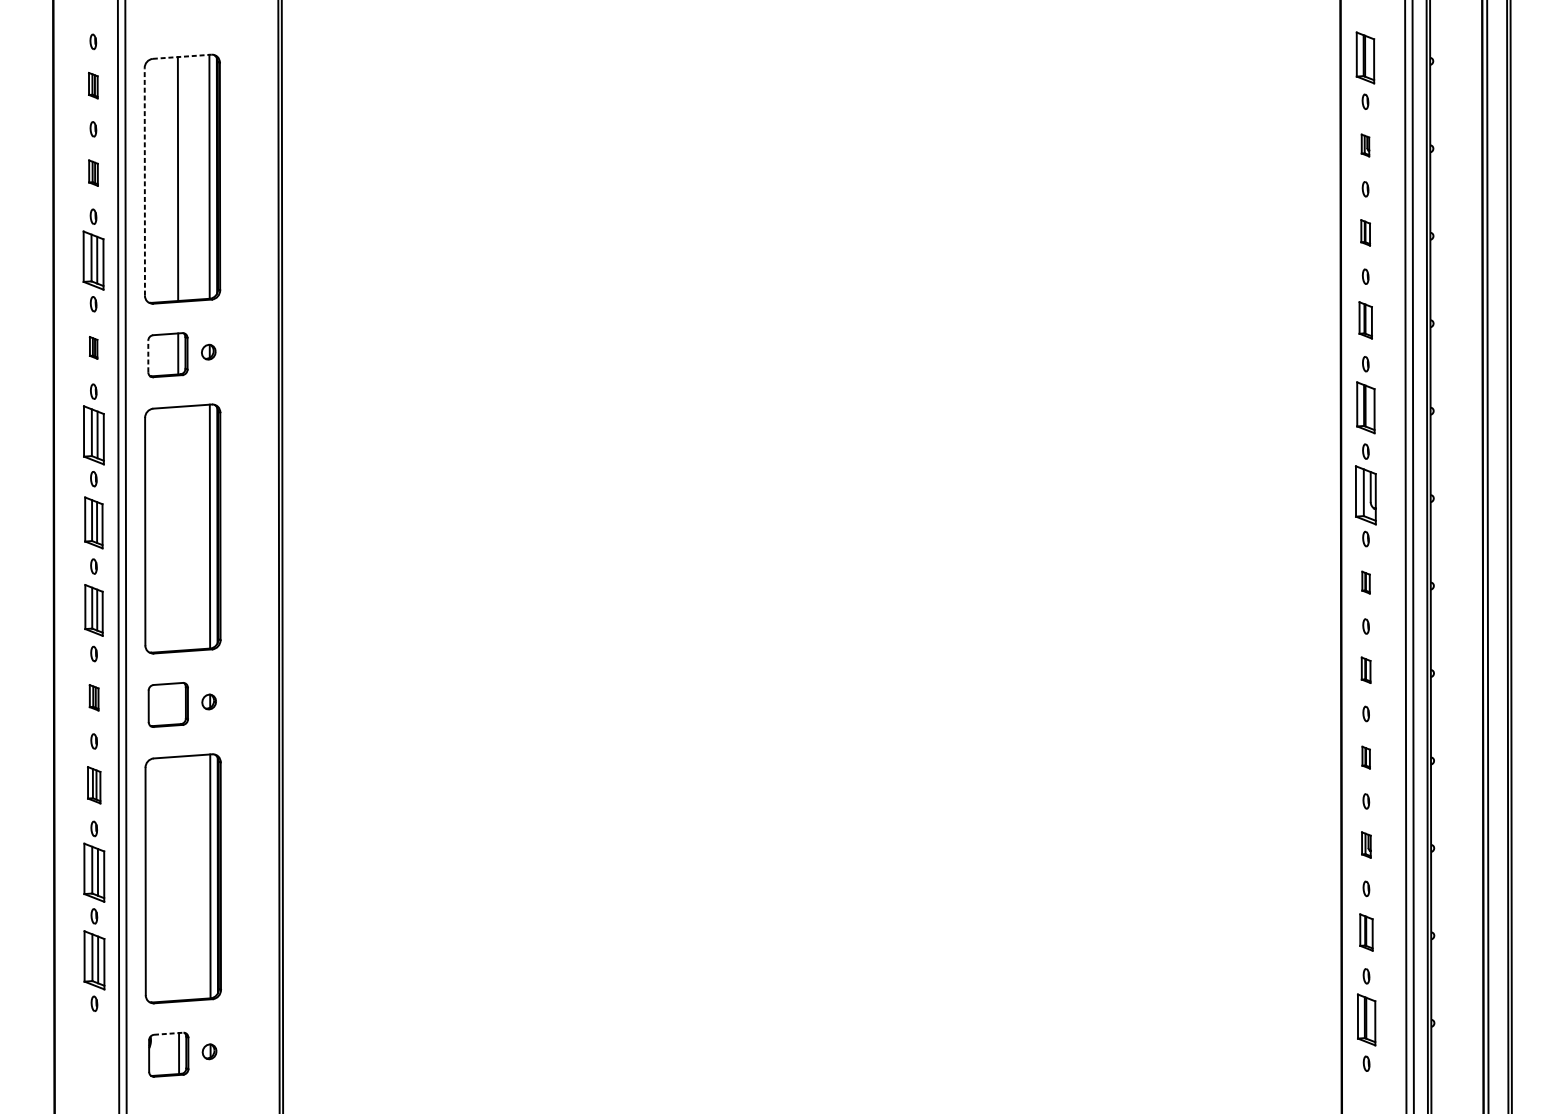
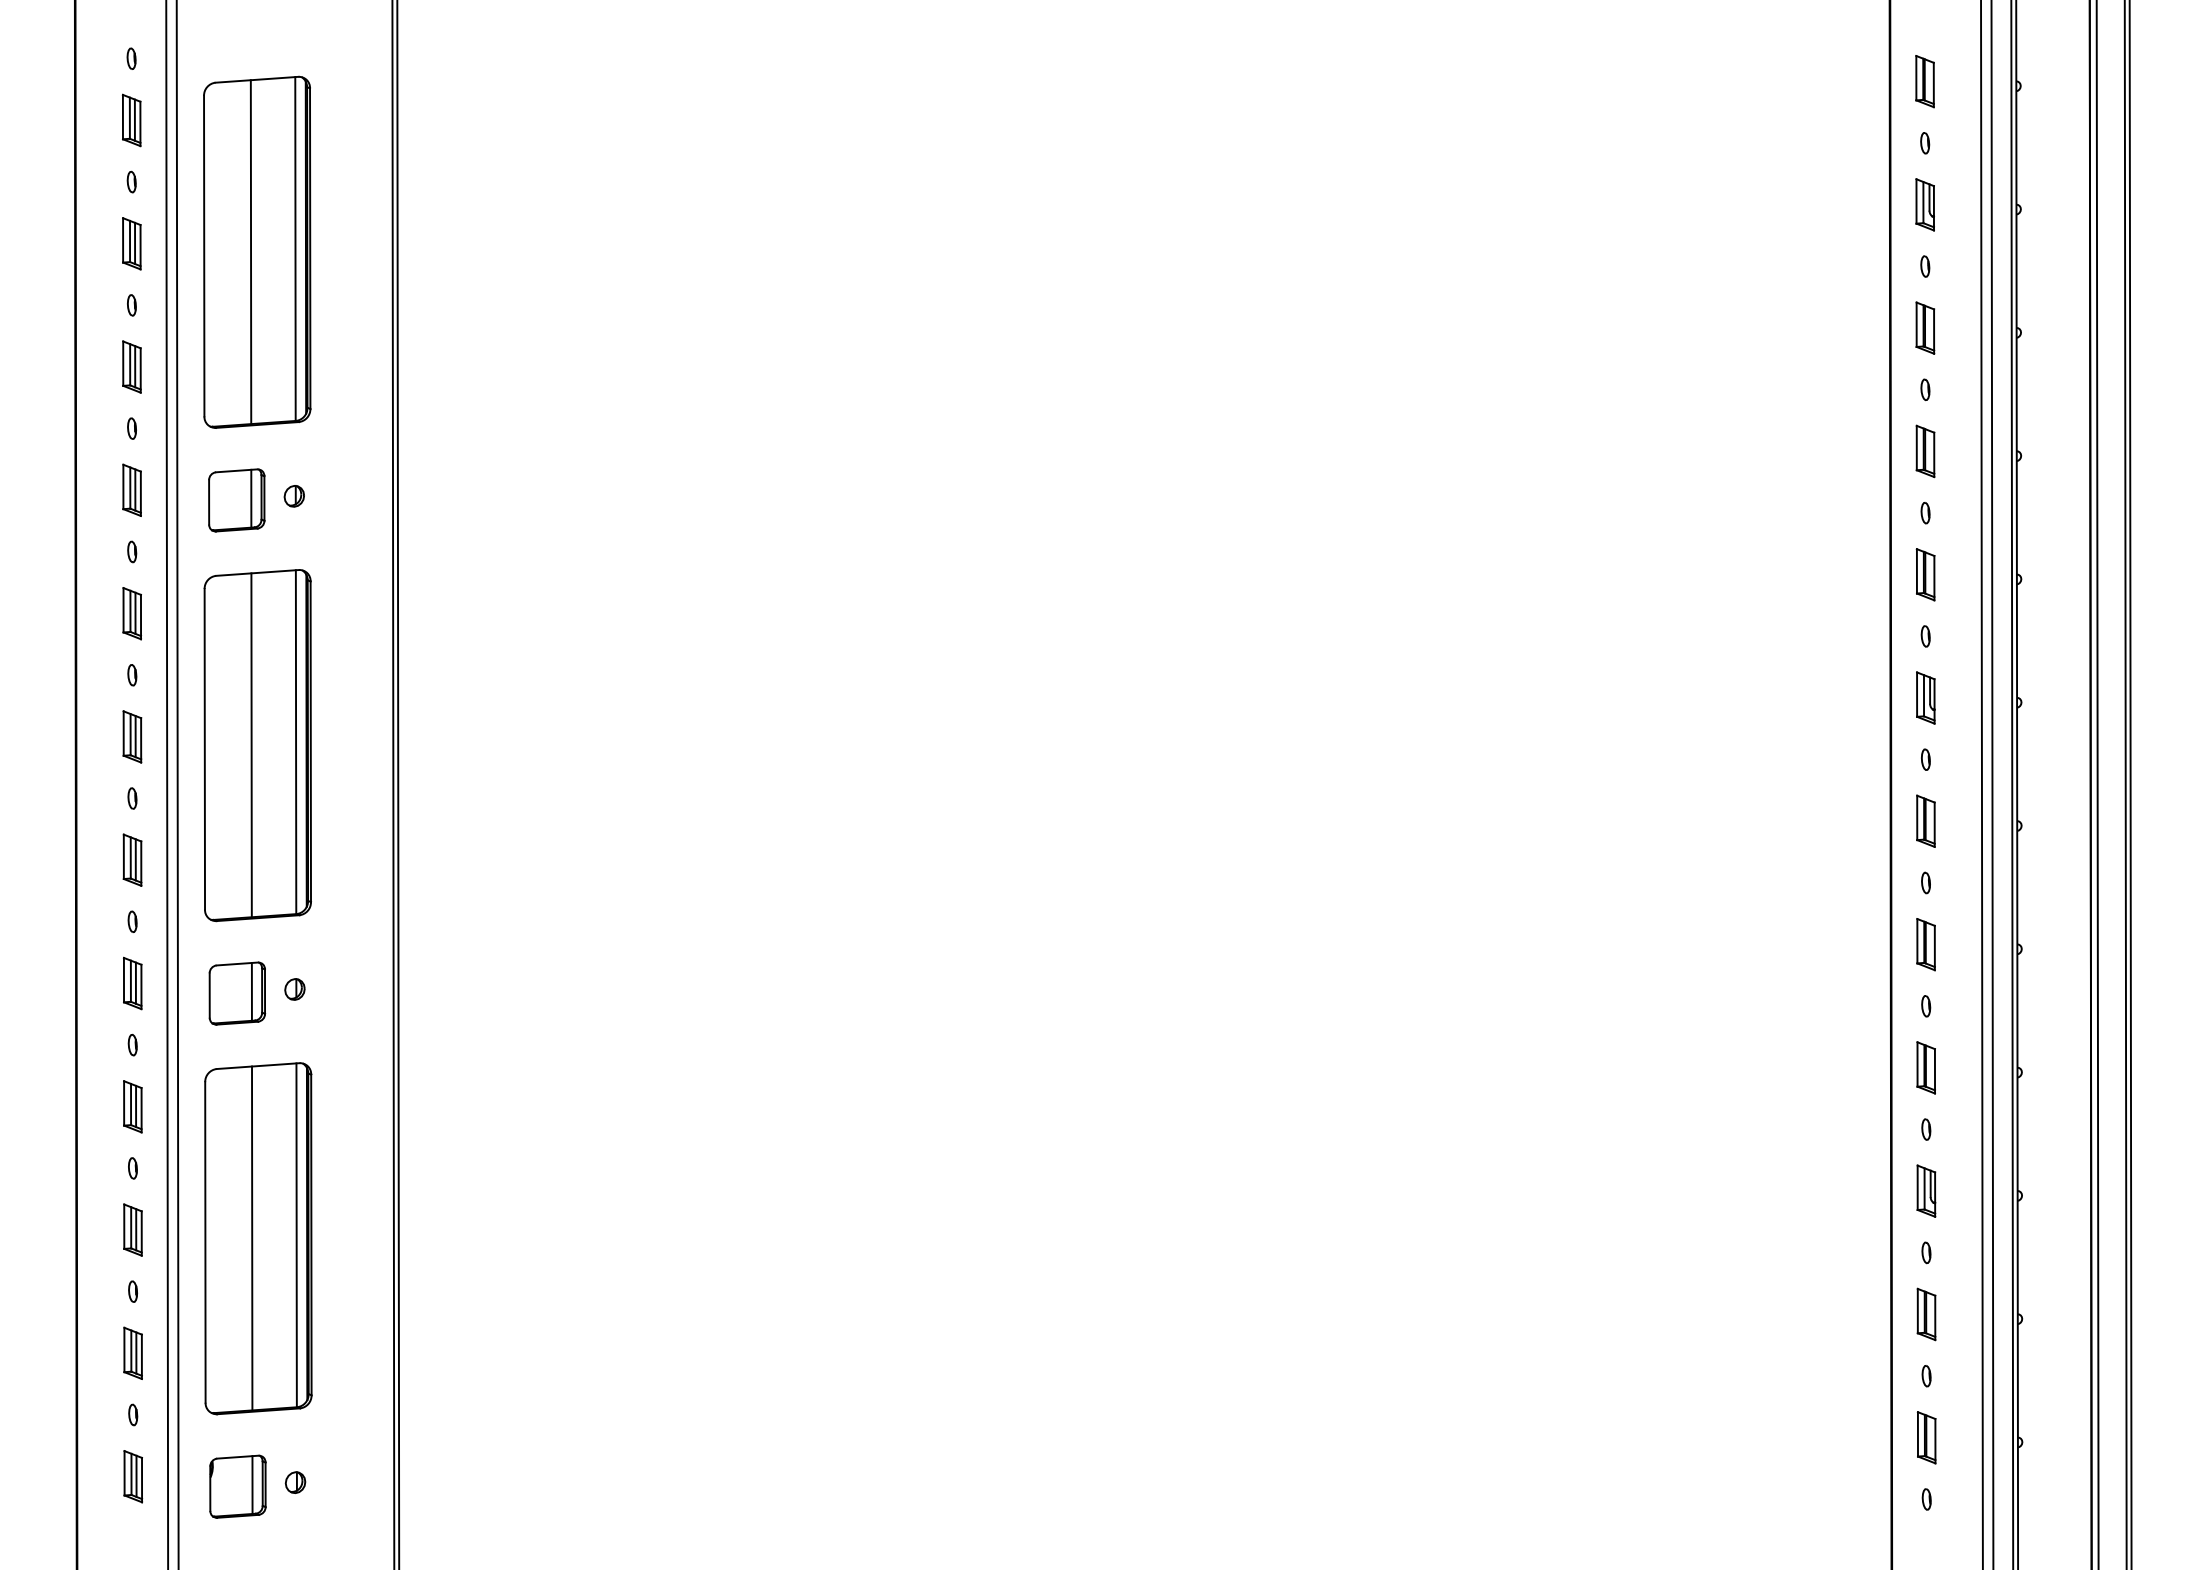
line: (182, 56) -> (257, 79), dashed -> solid
part: (1365, 58) -> (1924, 81), size x0.71
part: (93, 85) -> (131, 120), size x1.43
part: (1365, 145) -> (1924, 204), size x1.67
part: (93, 172) -> (131, 243), size x1.43
line: (145, 181) -> (204, 255), dashed -> solid
part: (1365, 232) -> (1925, 327), size x1.43
part: (93, 260) -> (131, 366), size x0.62
part: (93, 347) -> (131, 489), size x1.67
line: (148, 355) -> (209, 501), dashed -> solid
part: (1365, 407) -> (1925, 574), size x0.71
part: (93, 435) -> (131, 613), size x0.62
part: (1365, 494) -> (1925, 697), size x0.62
part: (93, 522) -> (132, 736), size x0.71
line: (178, 528) -> (251, 745), added
part: (1365, 582) -> (1925, 820), size x1.67
part: (93, 609) -> (132, 859), size x0.71
part: (1365, 670) -> (1925, 944), size x1.43
part: (93, 697) -> (132, 983), size x1.43
line: (178, 703) -> (251, 991), added
part: (1365, 757) -> (1925, 1067), size x1.67
part: (1366, 844) -> (1926, 1190), size x1.43
part: (93, 872) -> (132, 1229), size x0.62
line: (179, 878) -> (252, 1238), added
part: (93, 959) -> (132, 1352), size x0.62
part: (1366, 1019) -> (1926, 1437), size x0.71
line: (168, 1034) -> (237, 1457), dashed -> solid
part: (94, 1047) -> (133, 1476), added

